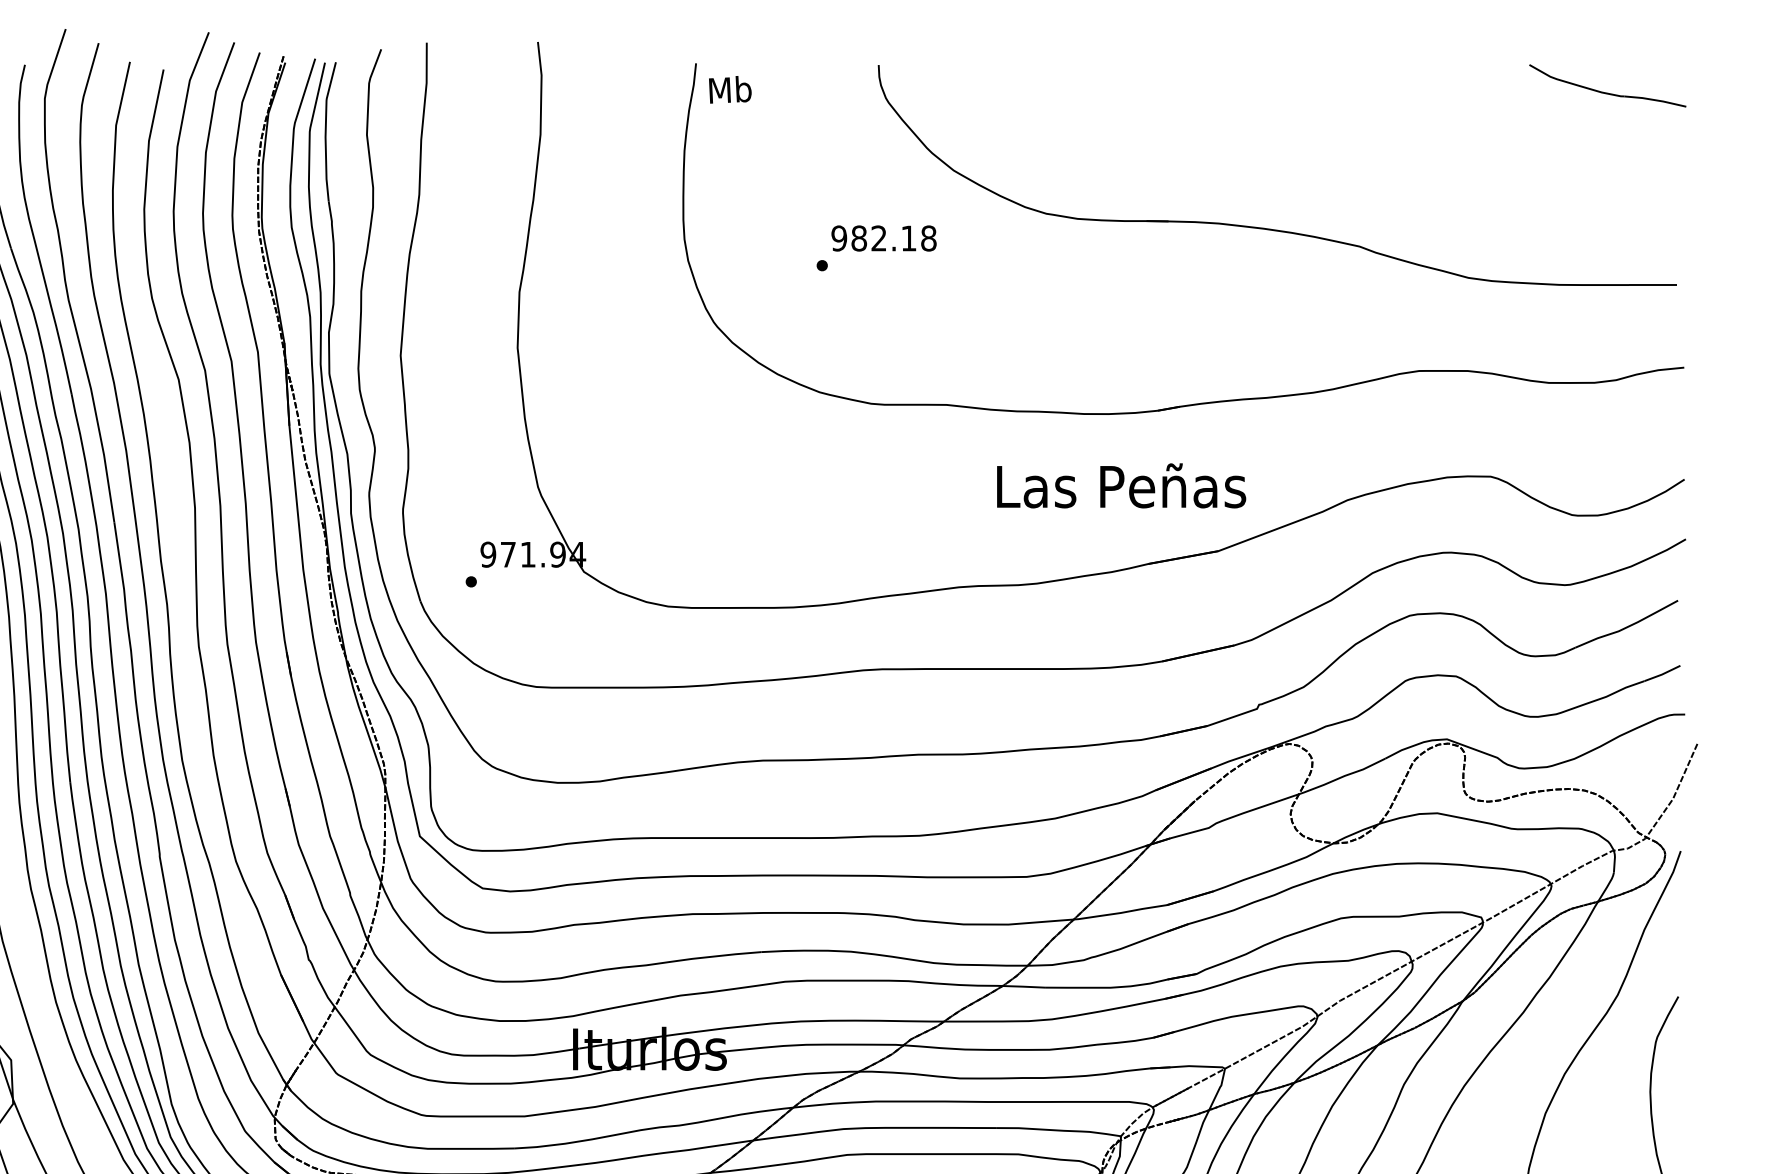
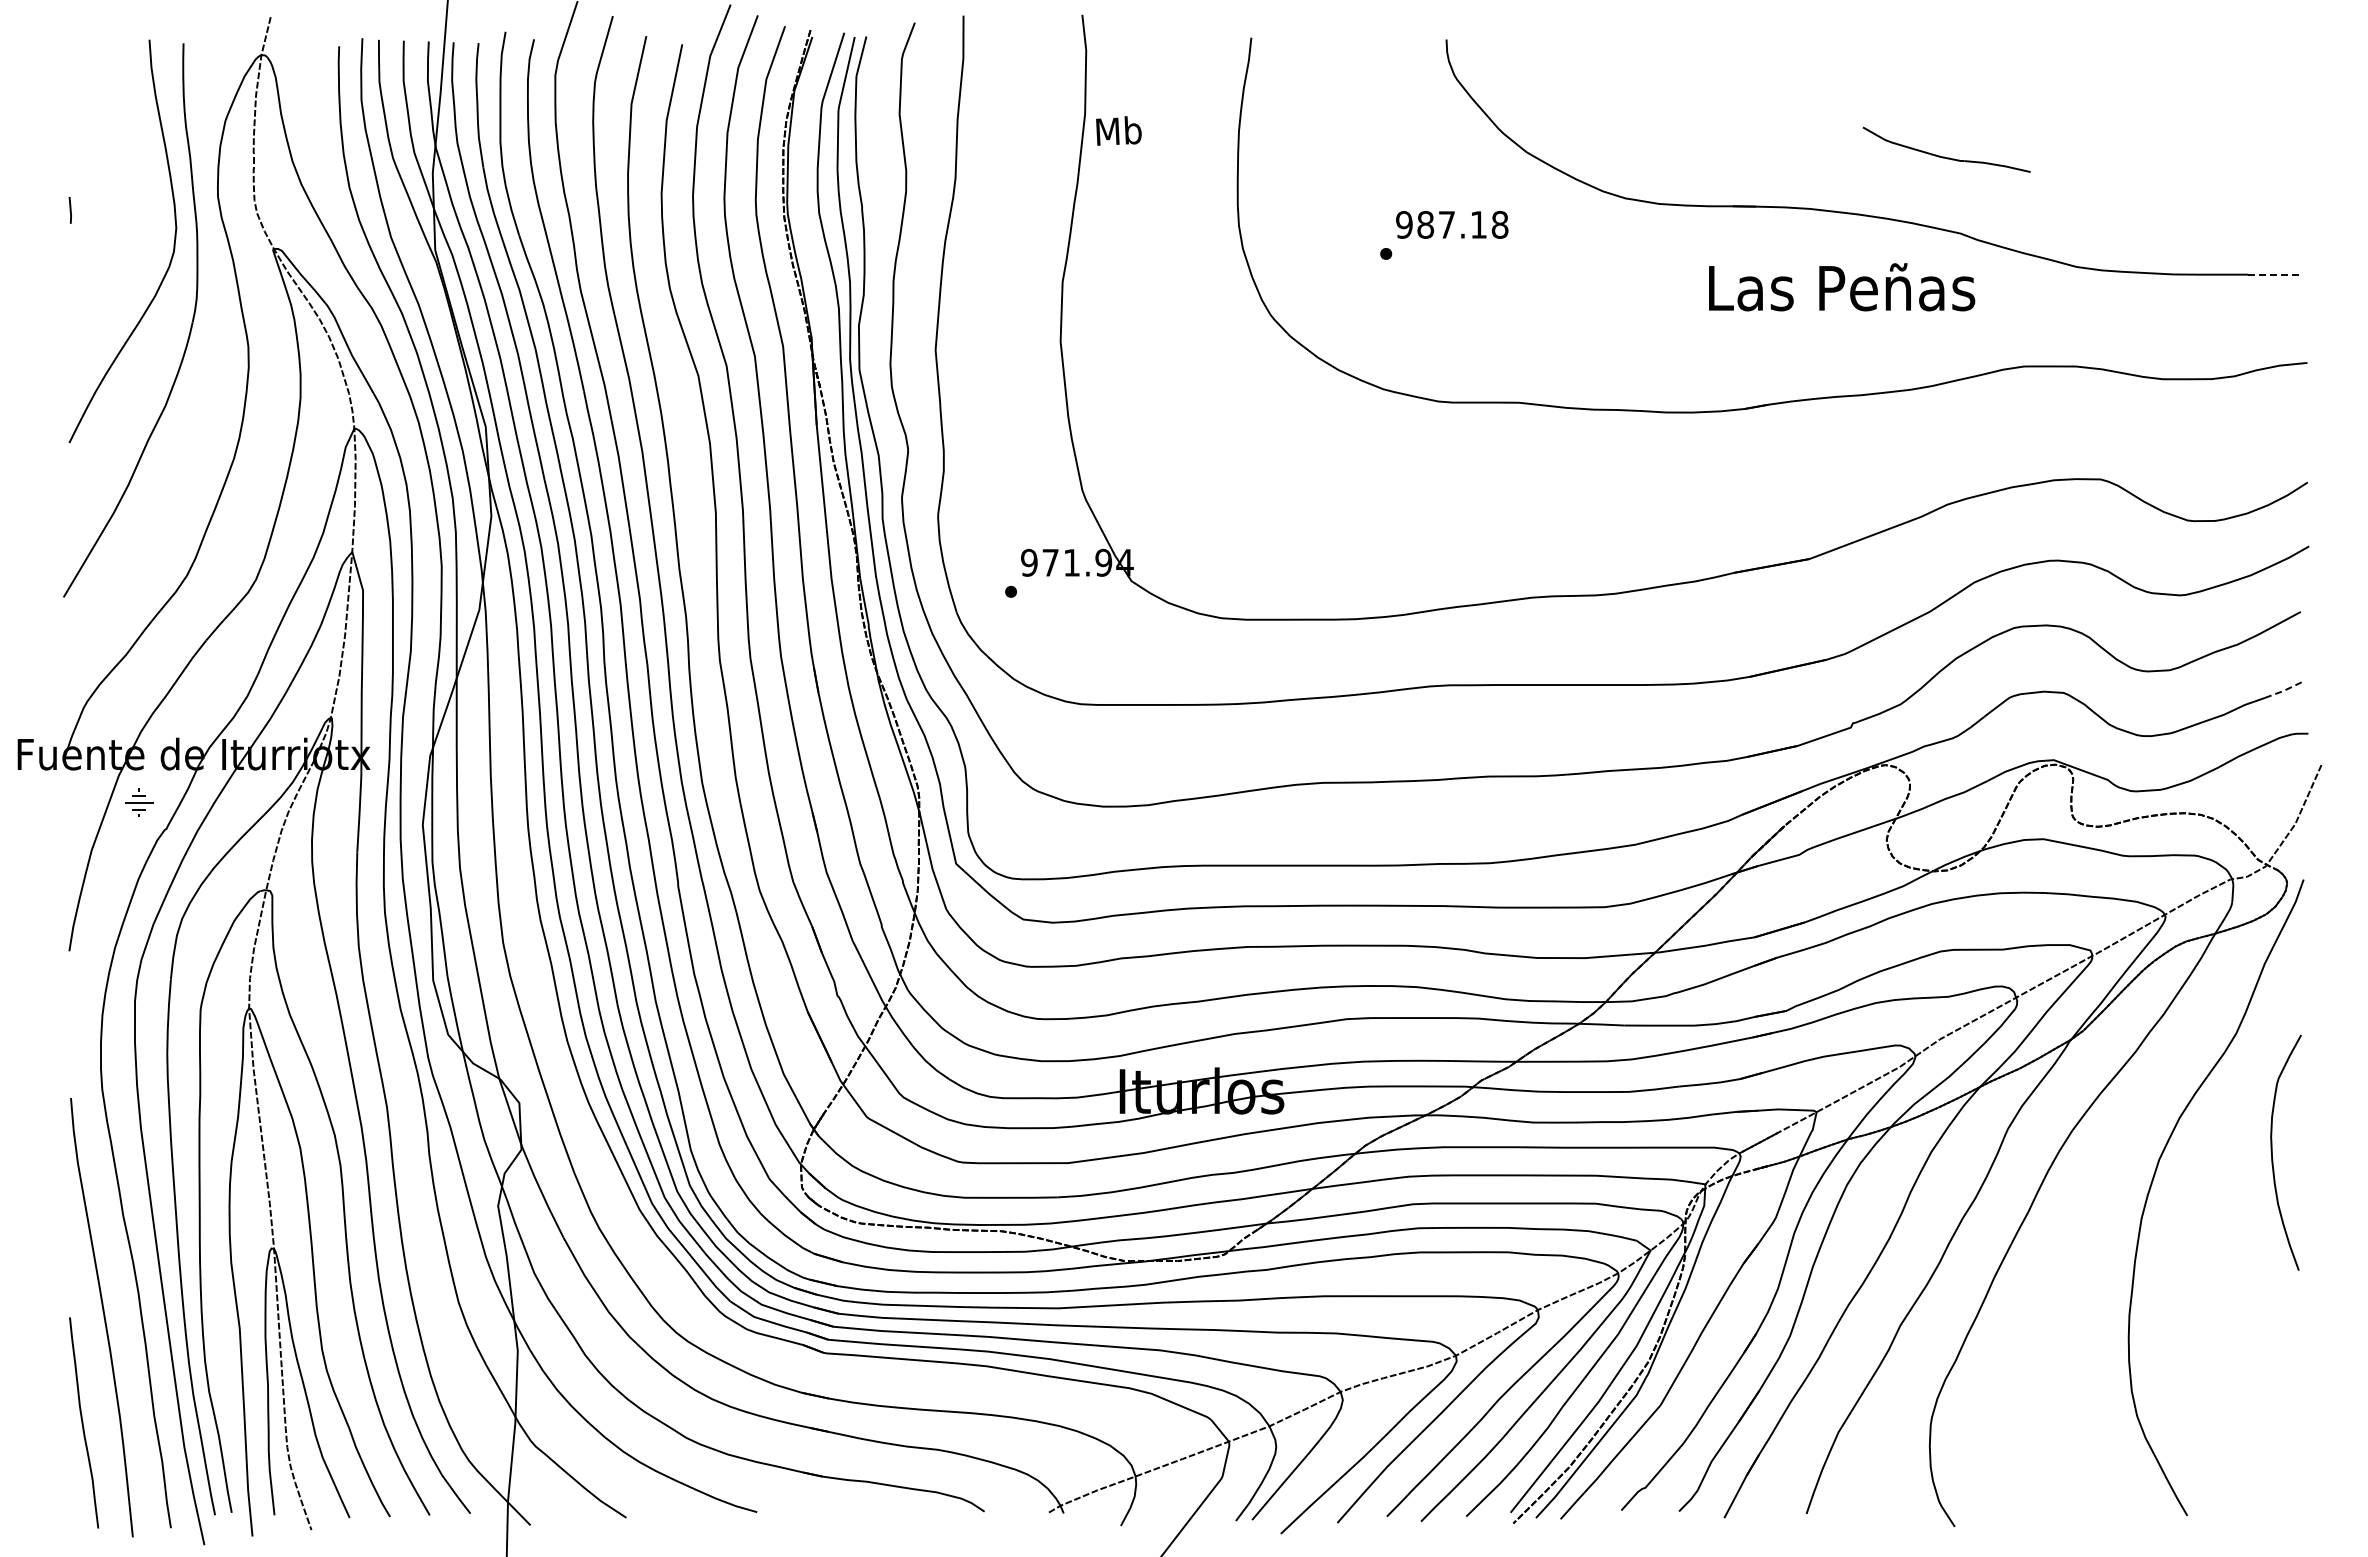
text: (729, 89) -> (1118, 130), moved
part: (1605, 92) -> (1944, 156), moved
text: (878, 238) -> (1446, 224), 982.18 -> 987.18
line: (1653, 284) -> (2274, 274), solid -> dashed
text: (1121, 486) -> (1842, 287), moved
line: (1662, 674) -> (2284, 690), solid -> dashed

